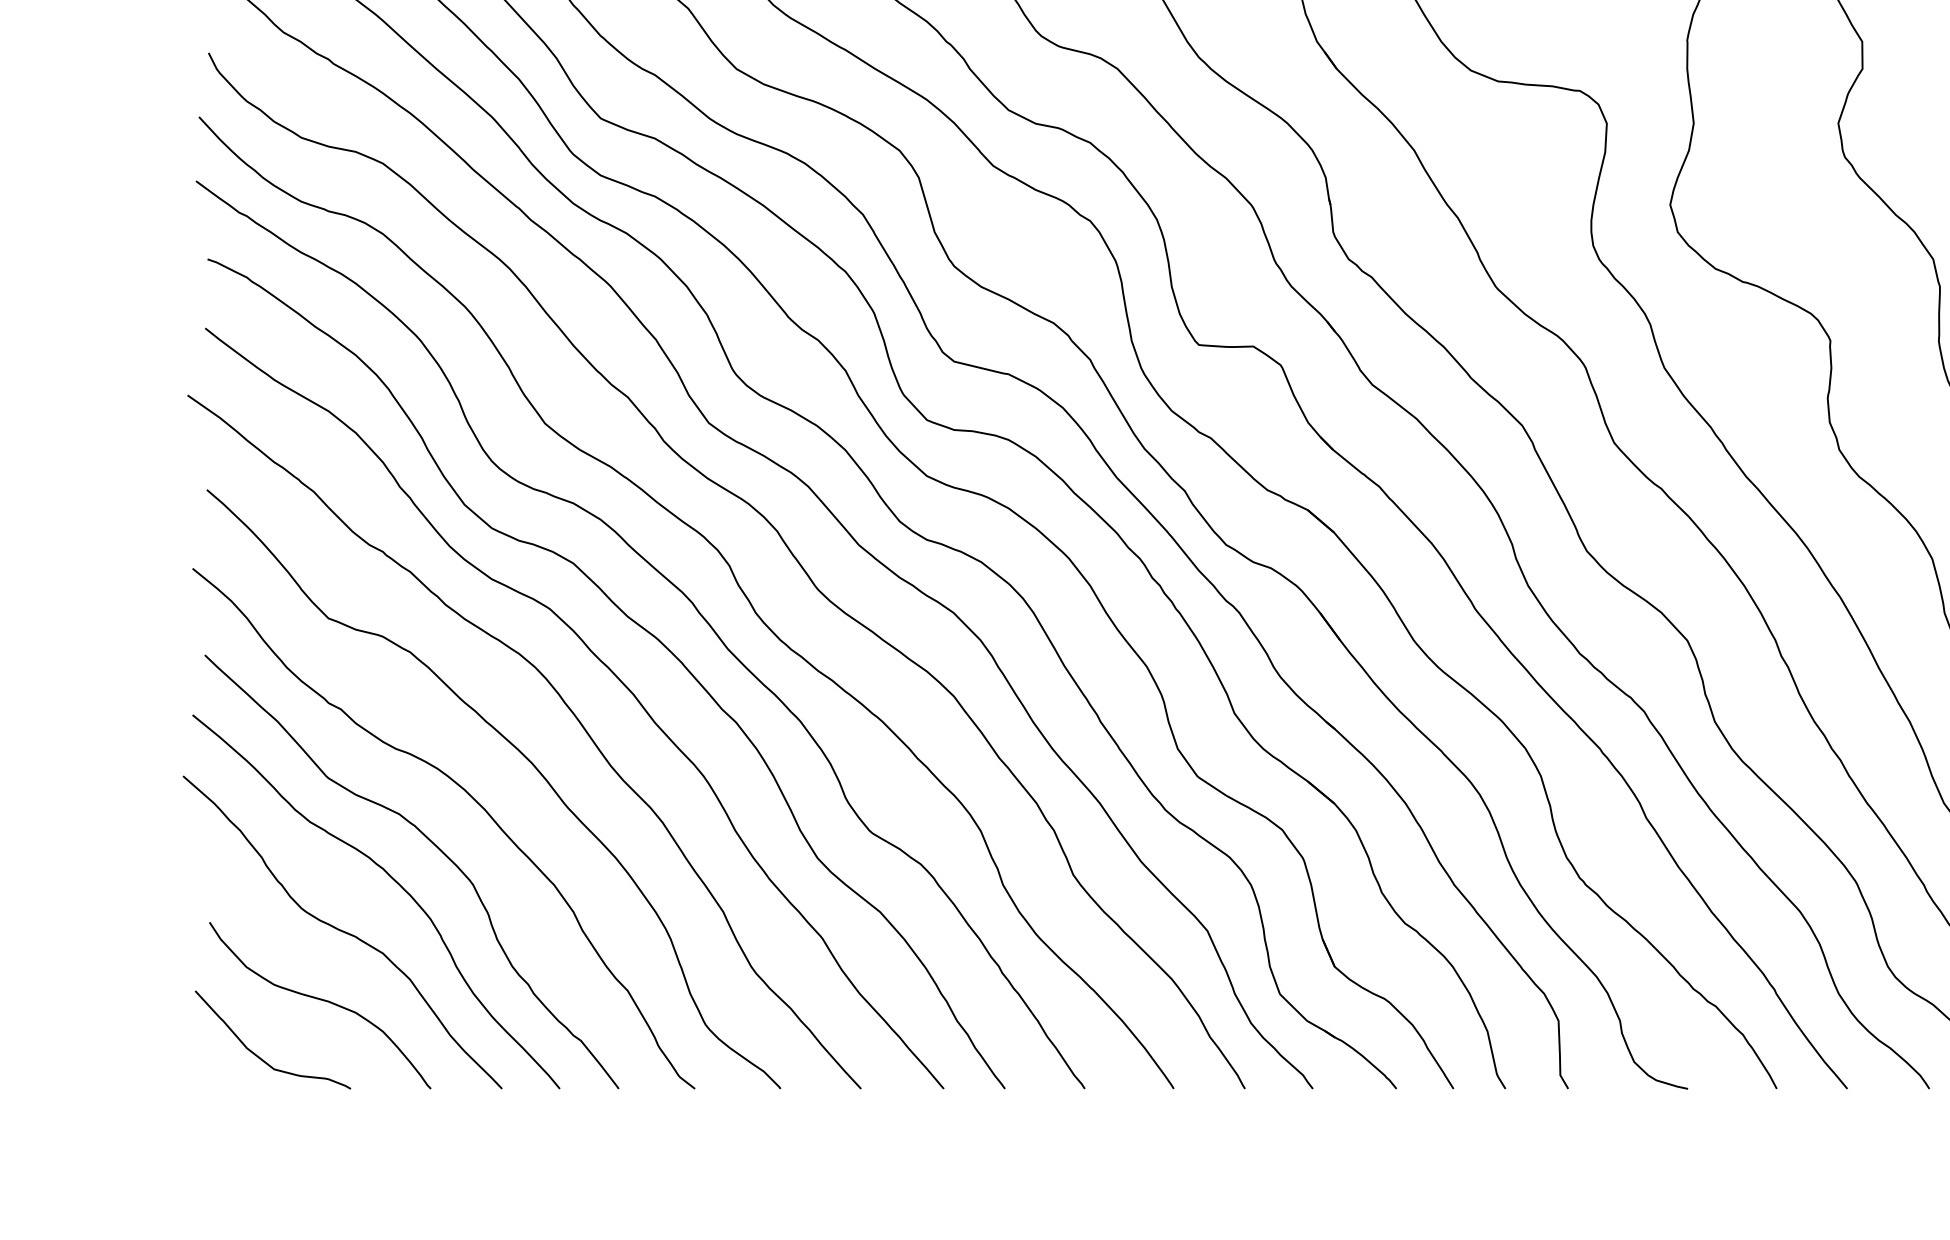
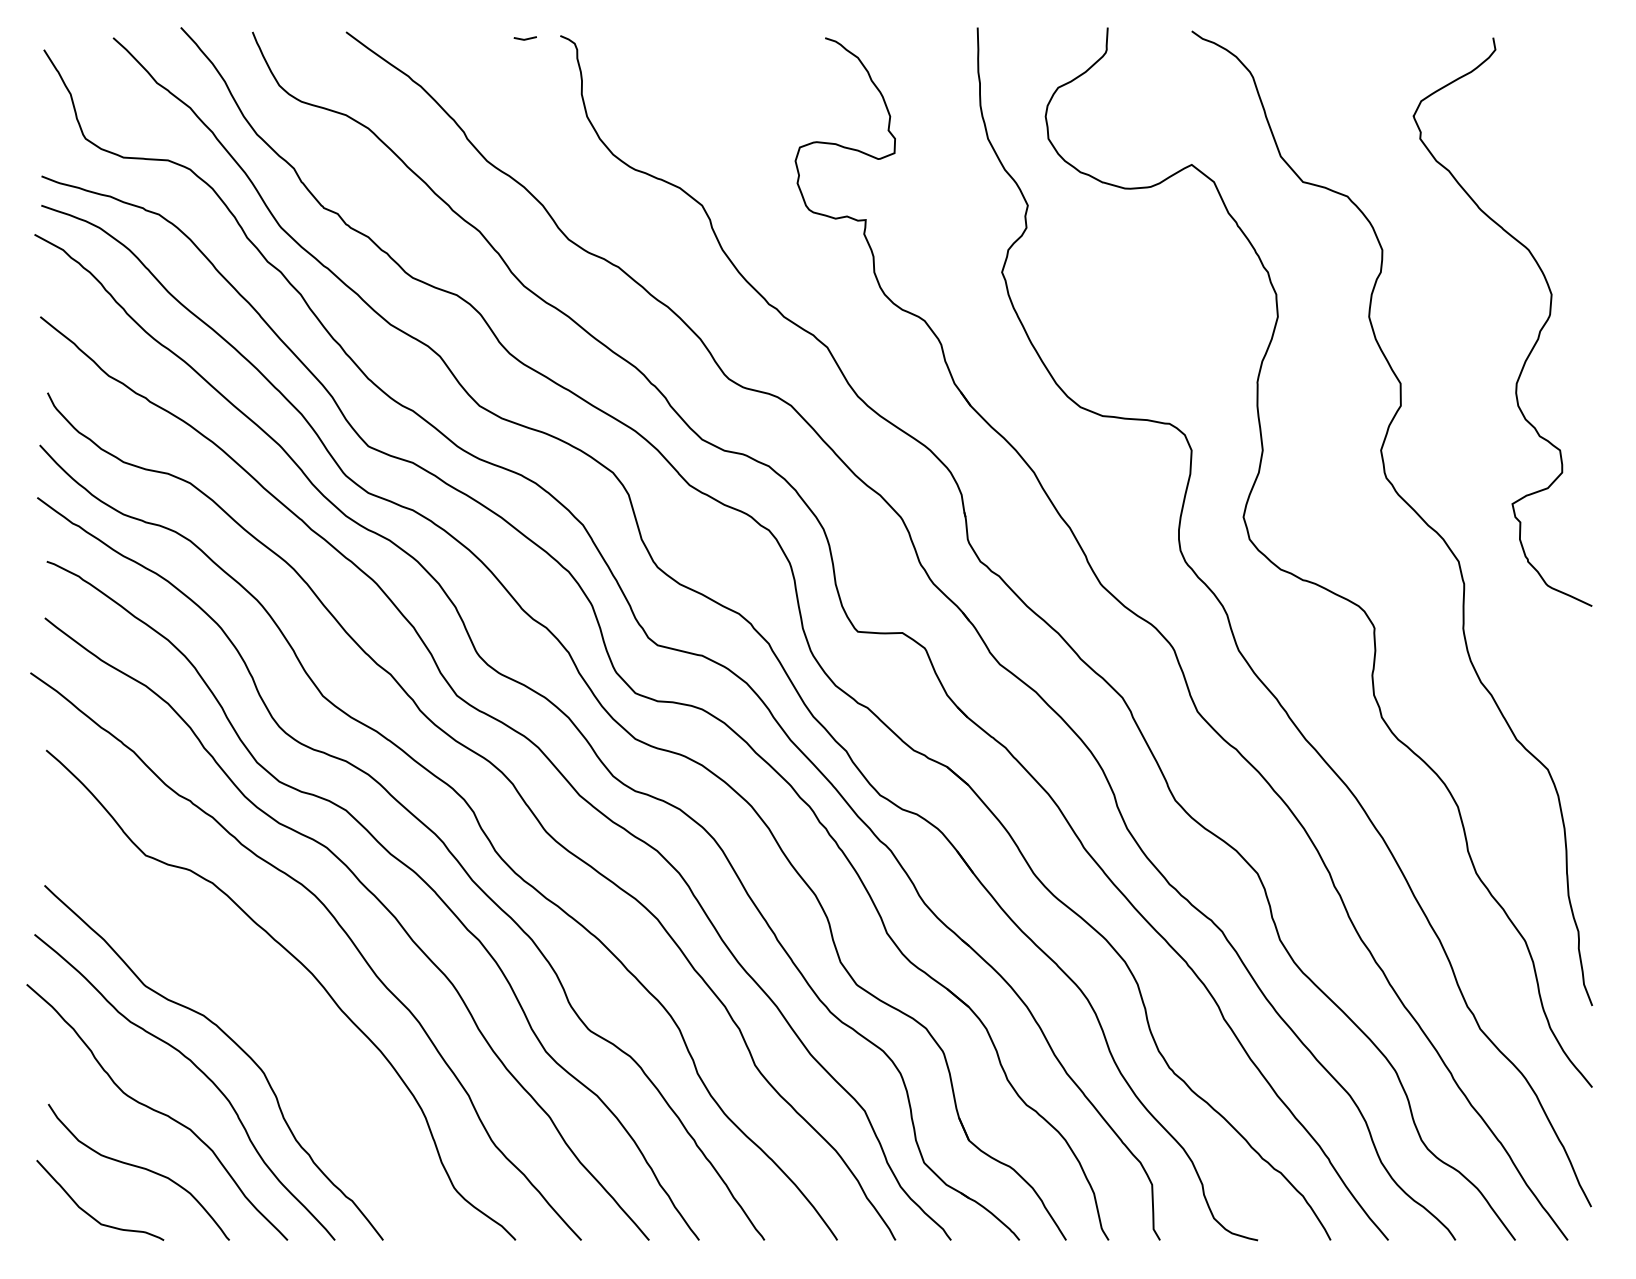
curve: (472, 799) -> (263, 1003), removed

